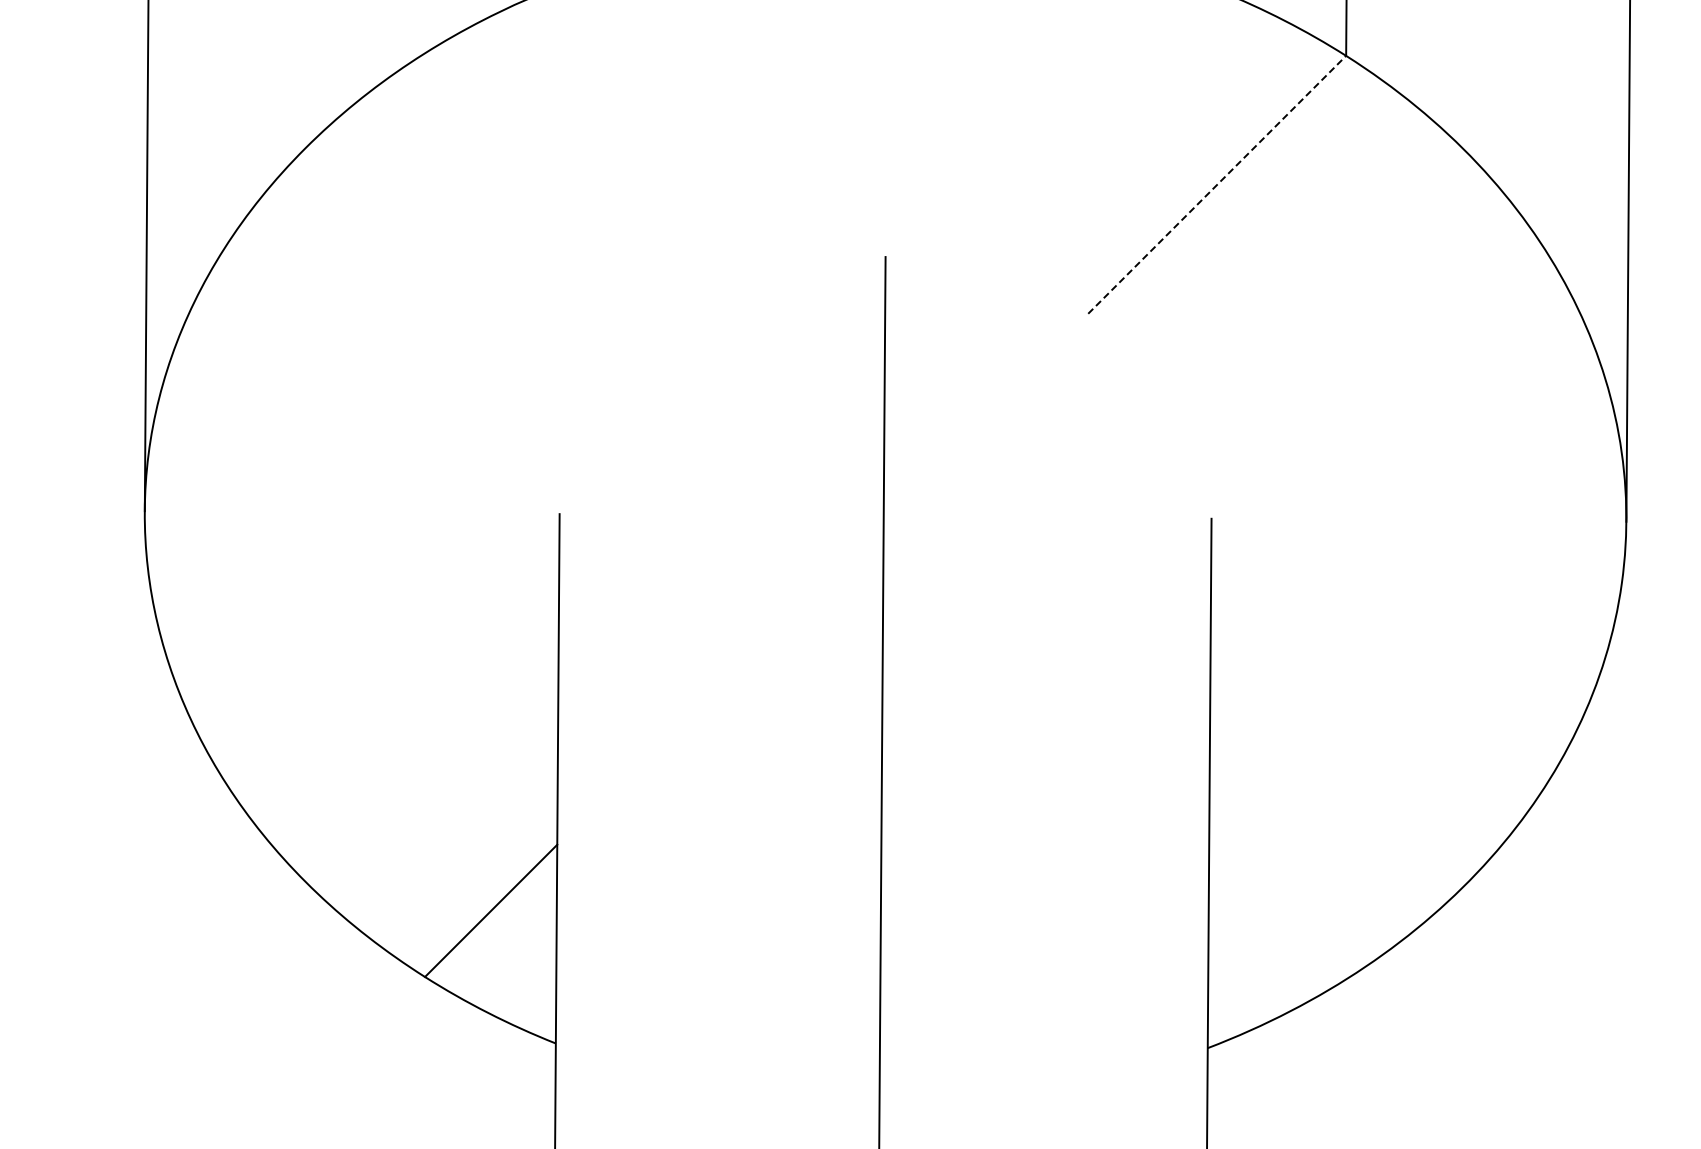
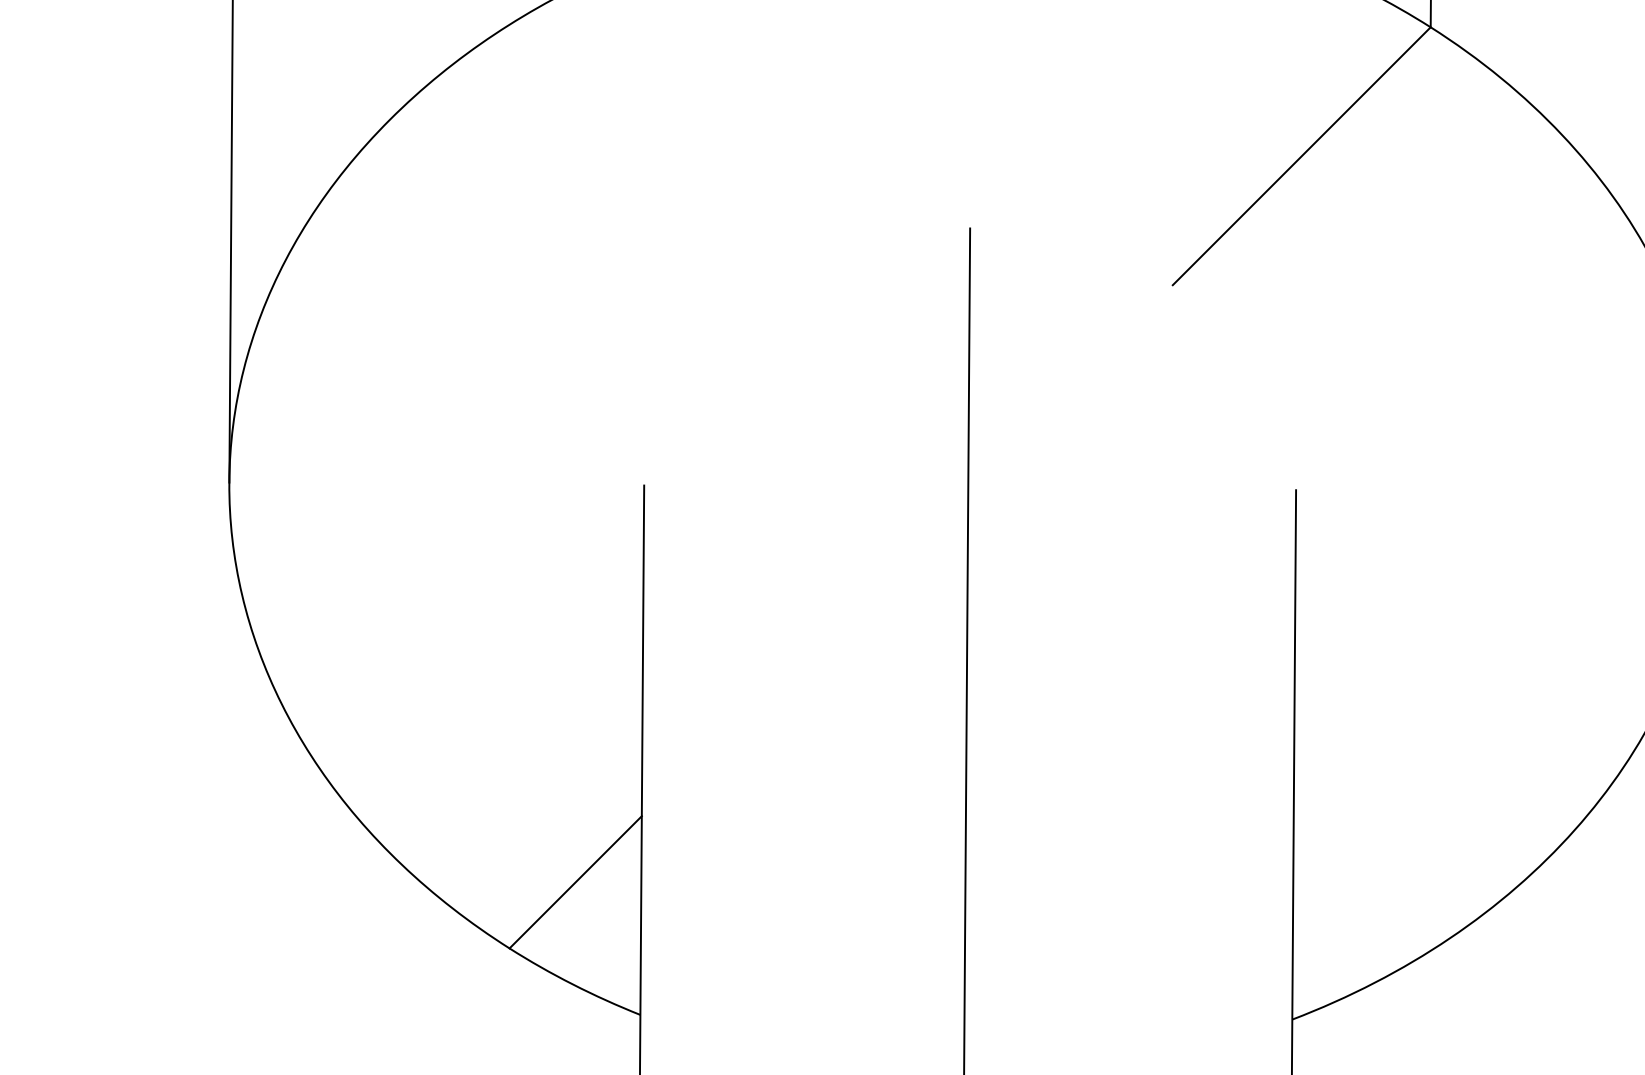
line: (1217, 184) -> (1302, 155), dashed -> solid

